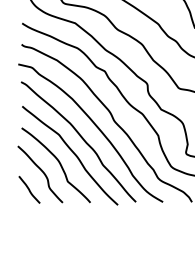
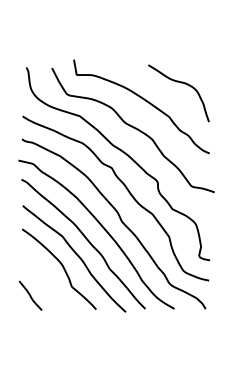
curve: (41, 172) -> (43, 276), removed

